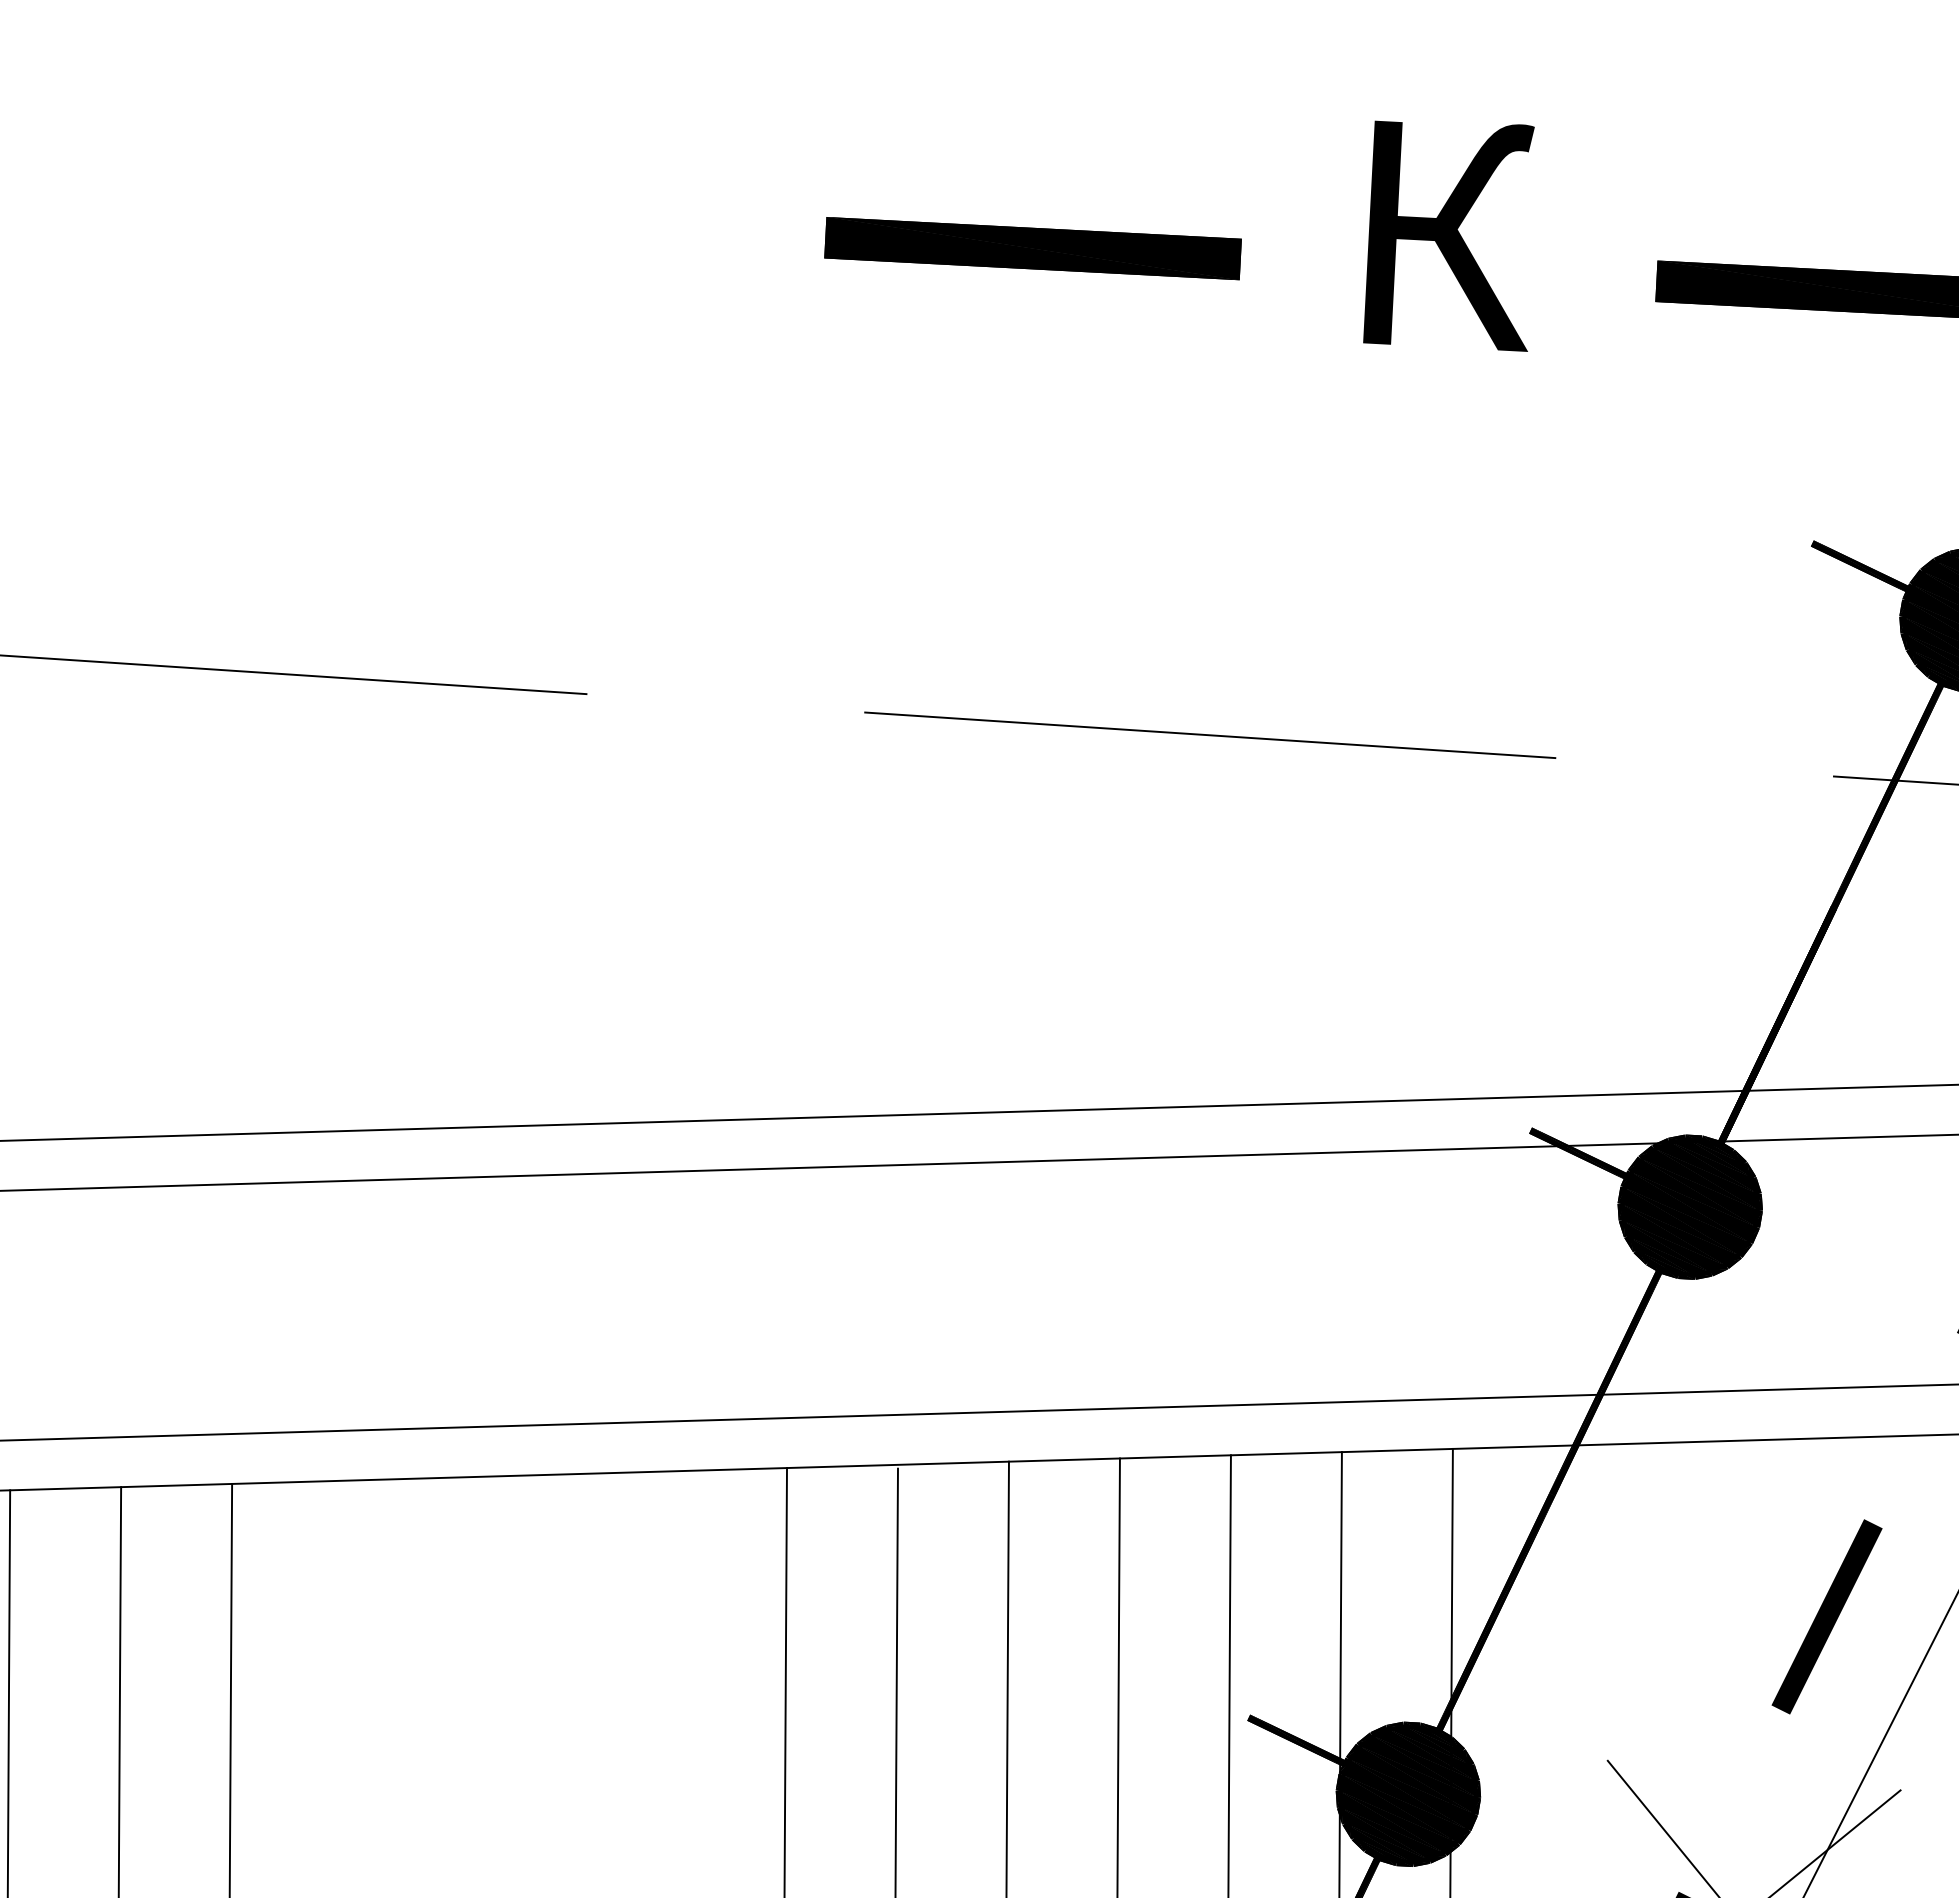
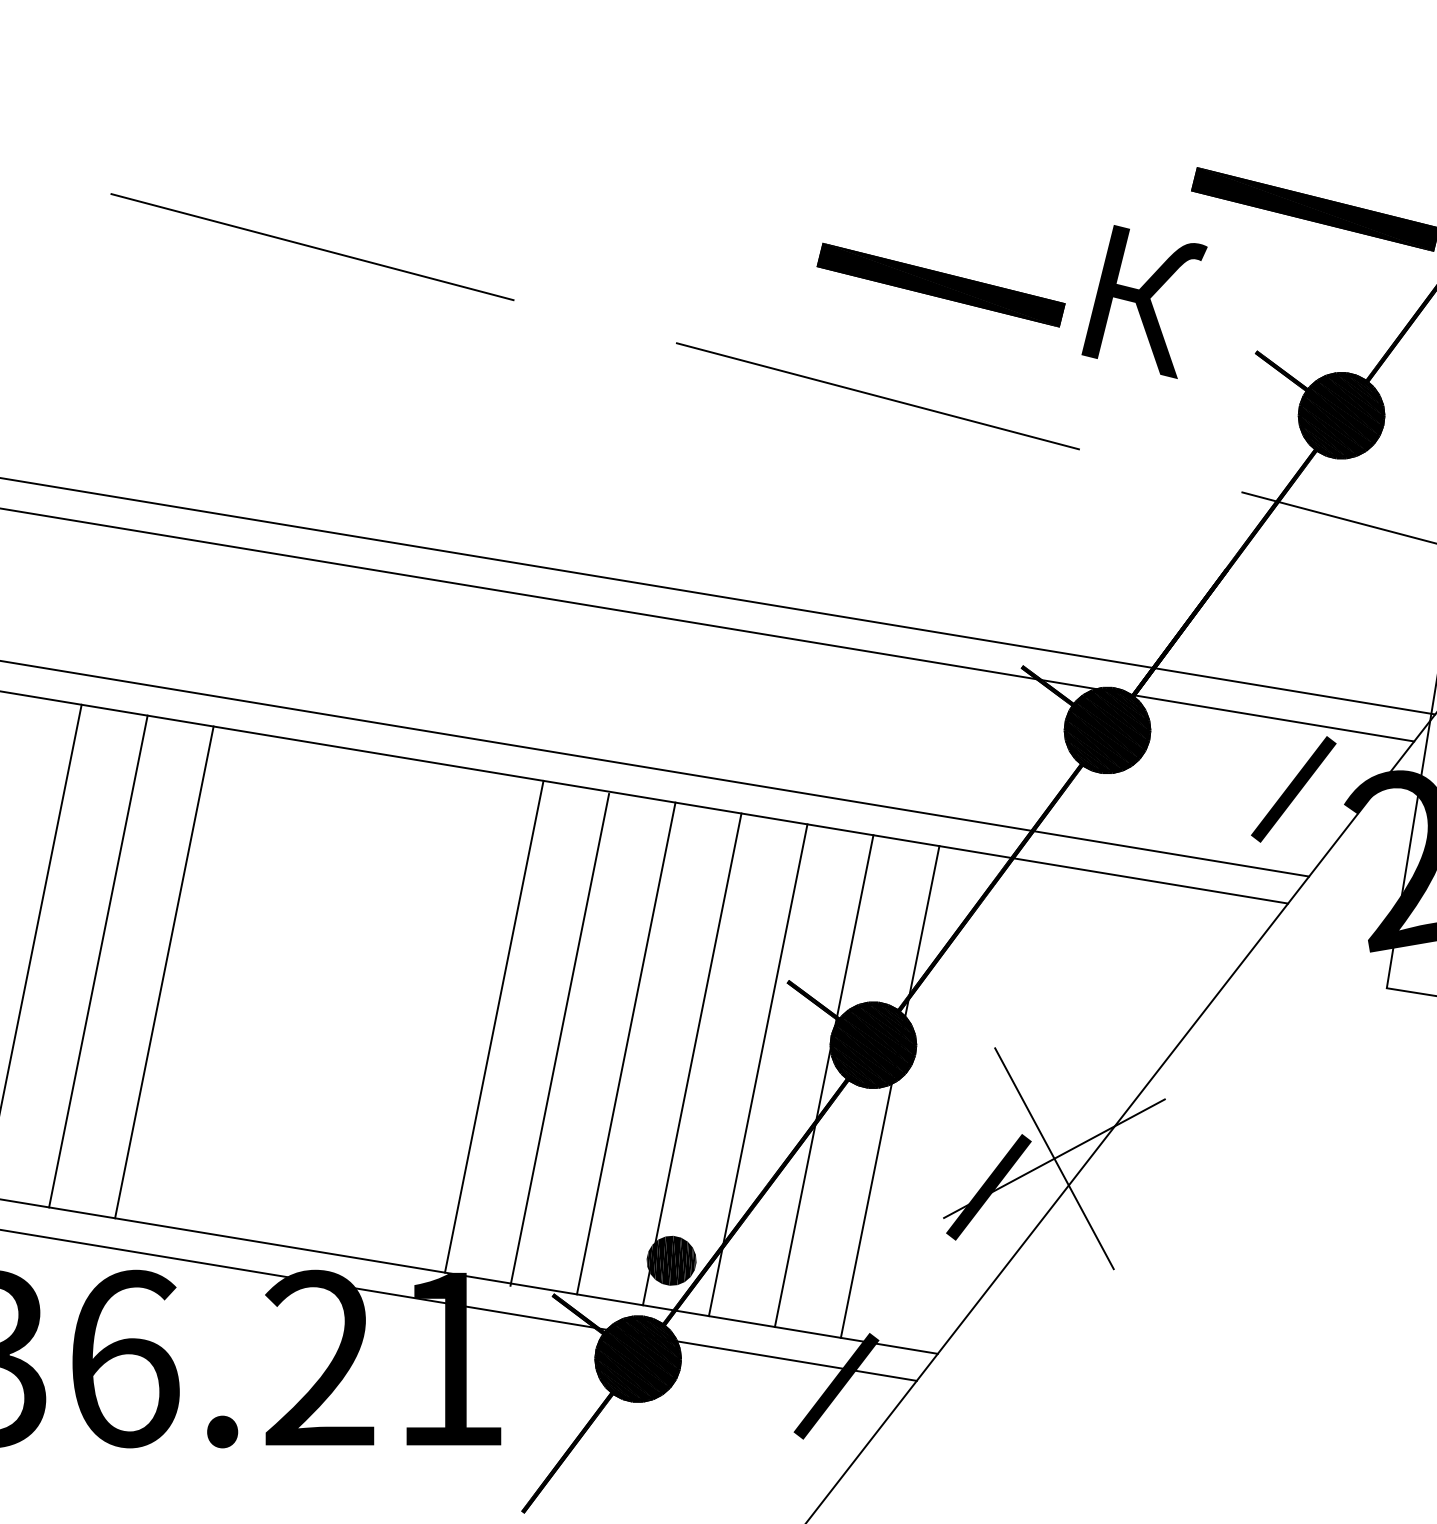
text: (1448, 235) -> (1144, 301), moved
part: (1031, 247) -> (940, 284), moved
line: (1827, 1616) -> (1141, 988), removed

